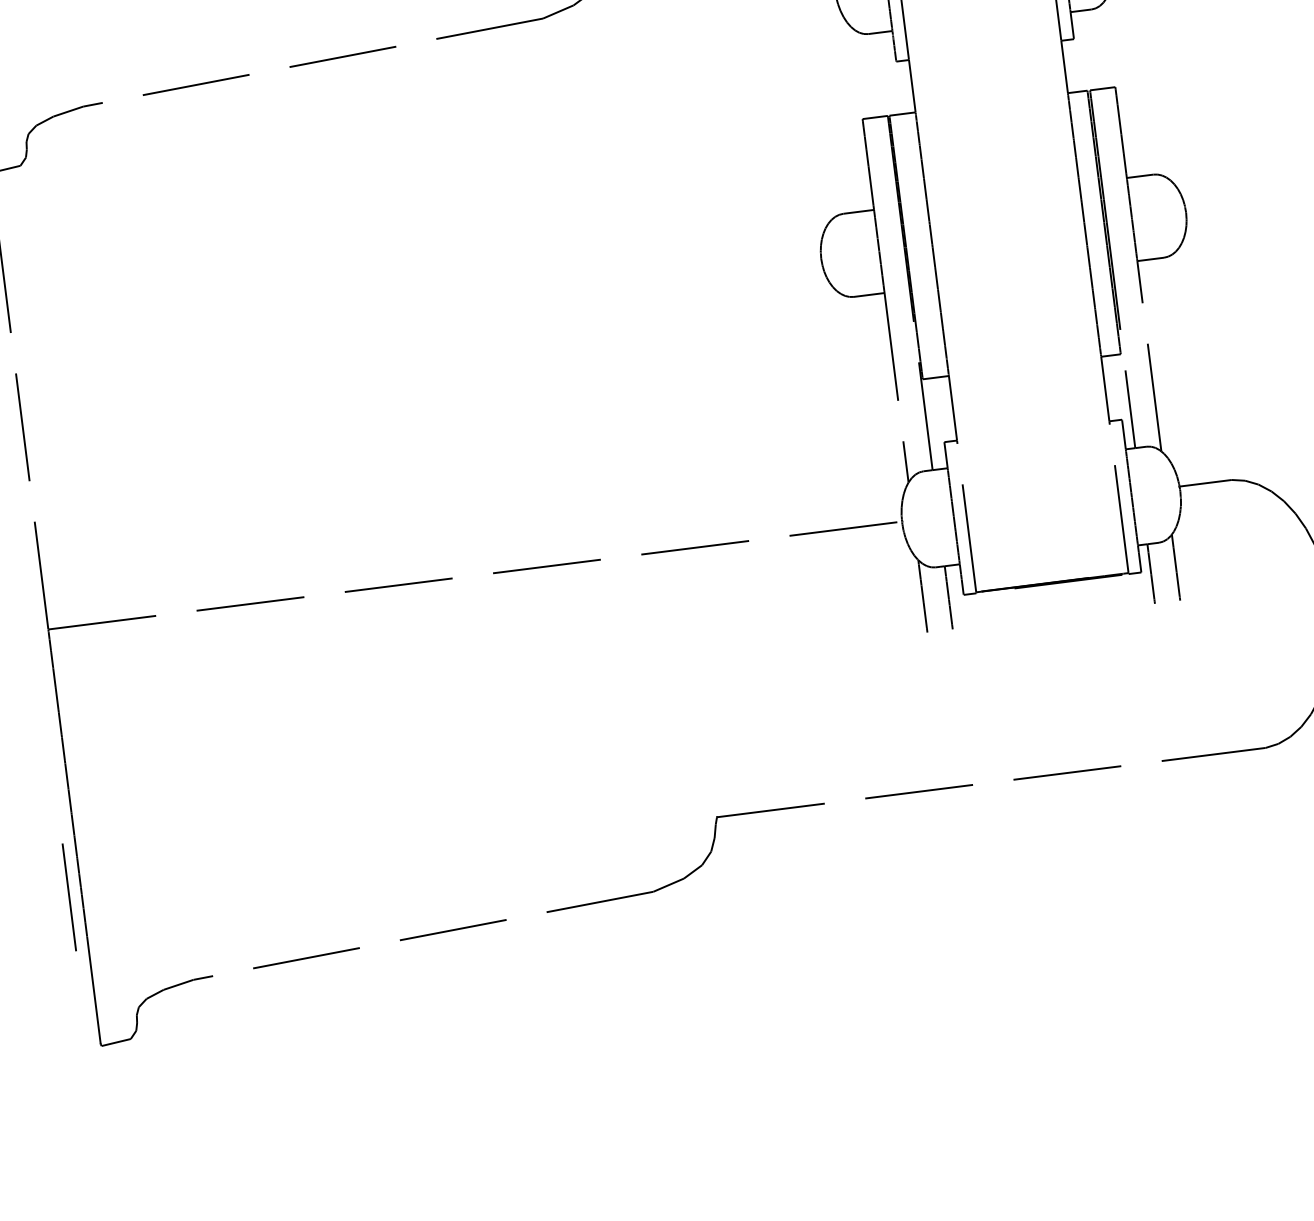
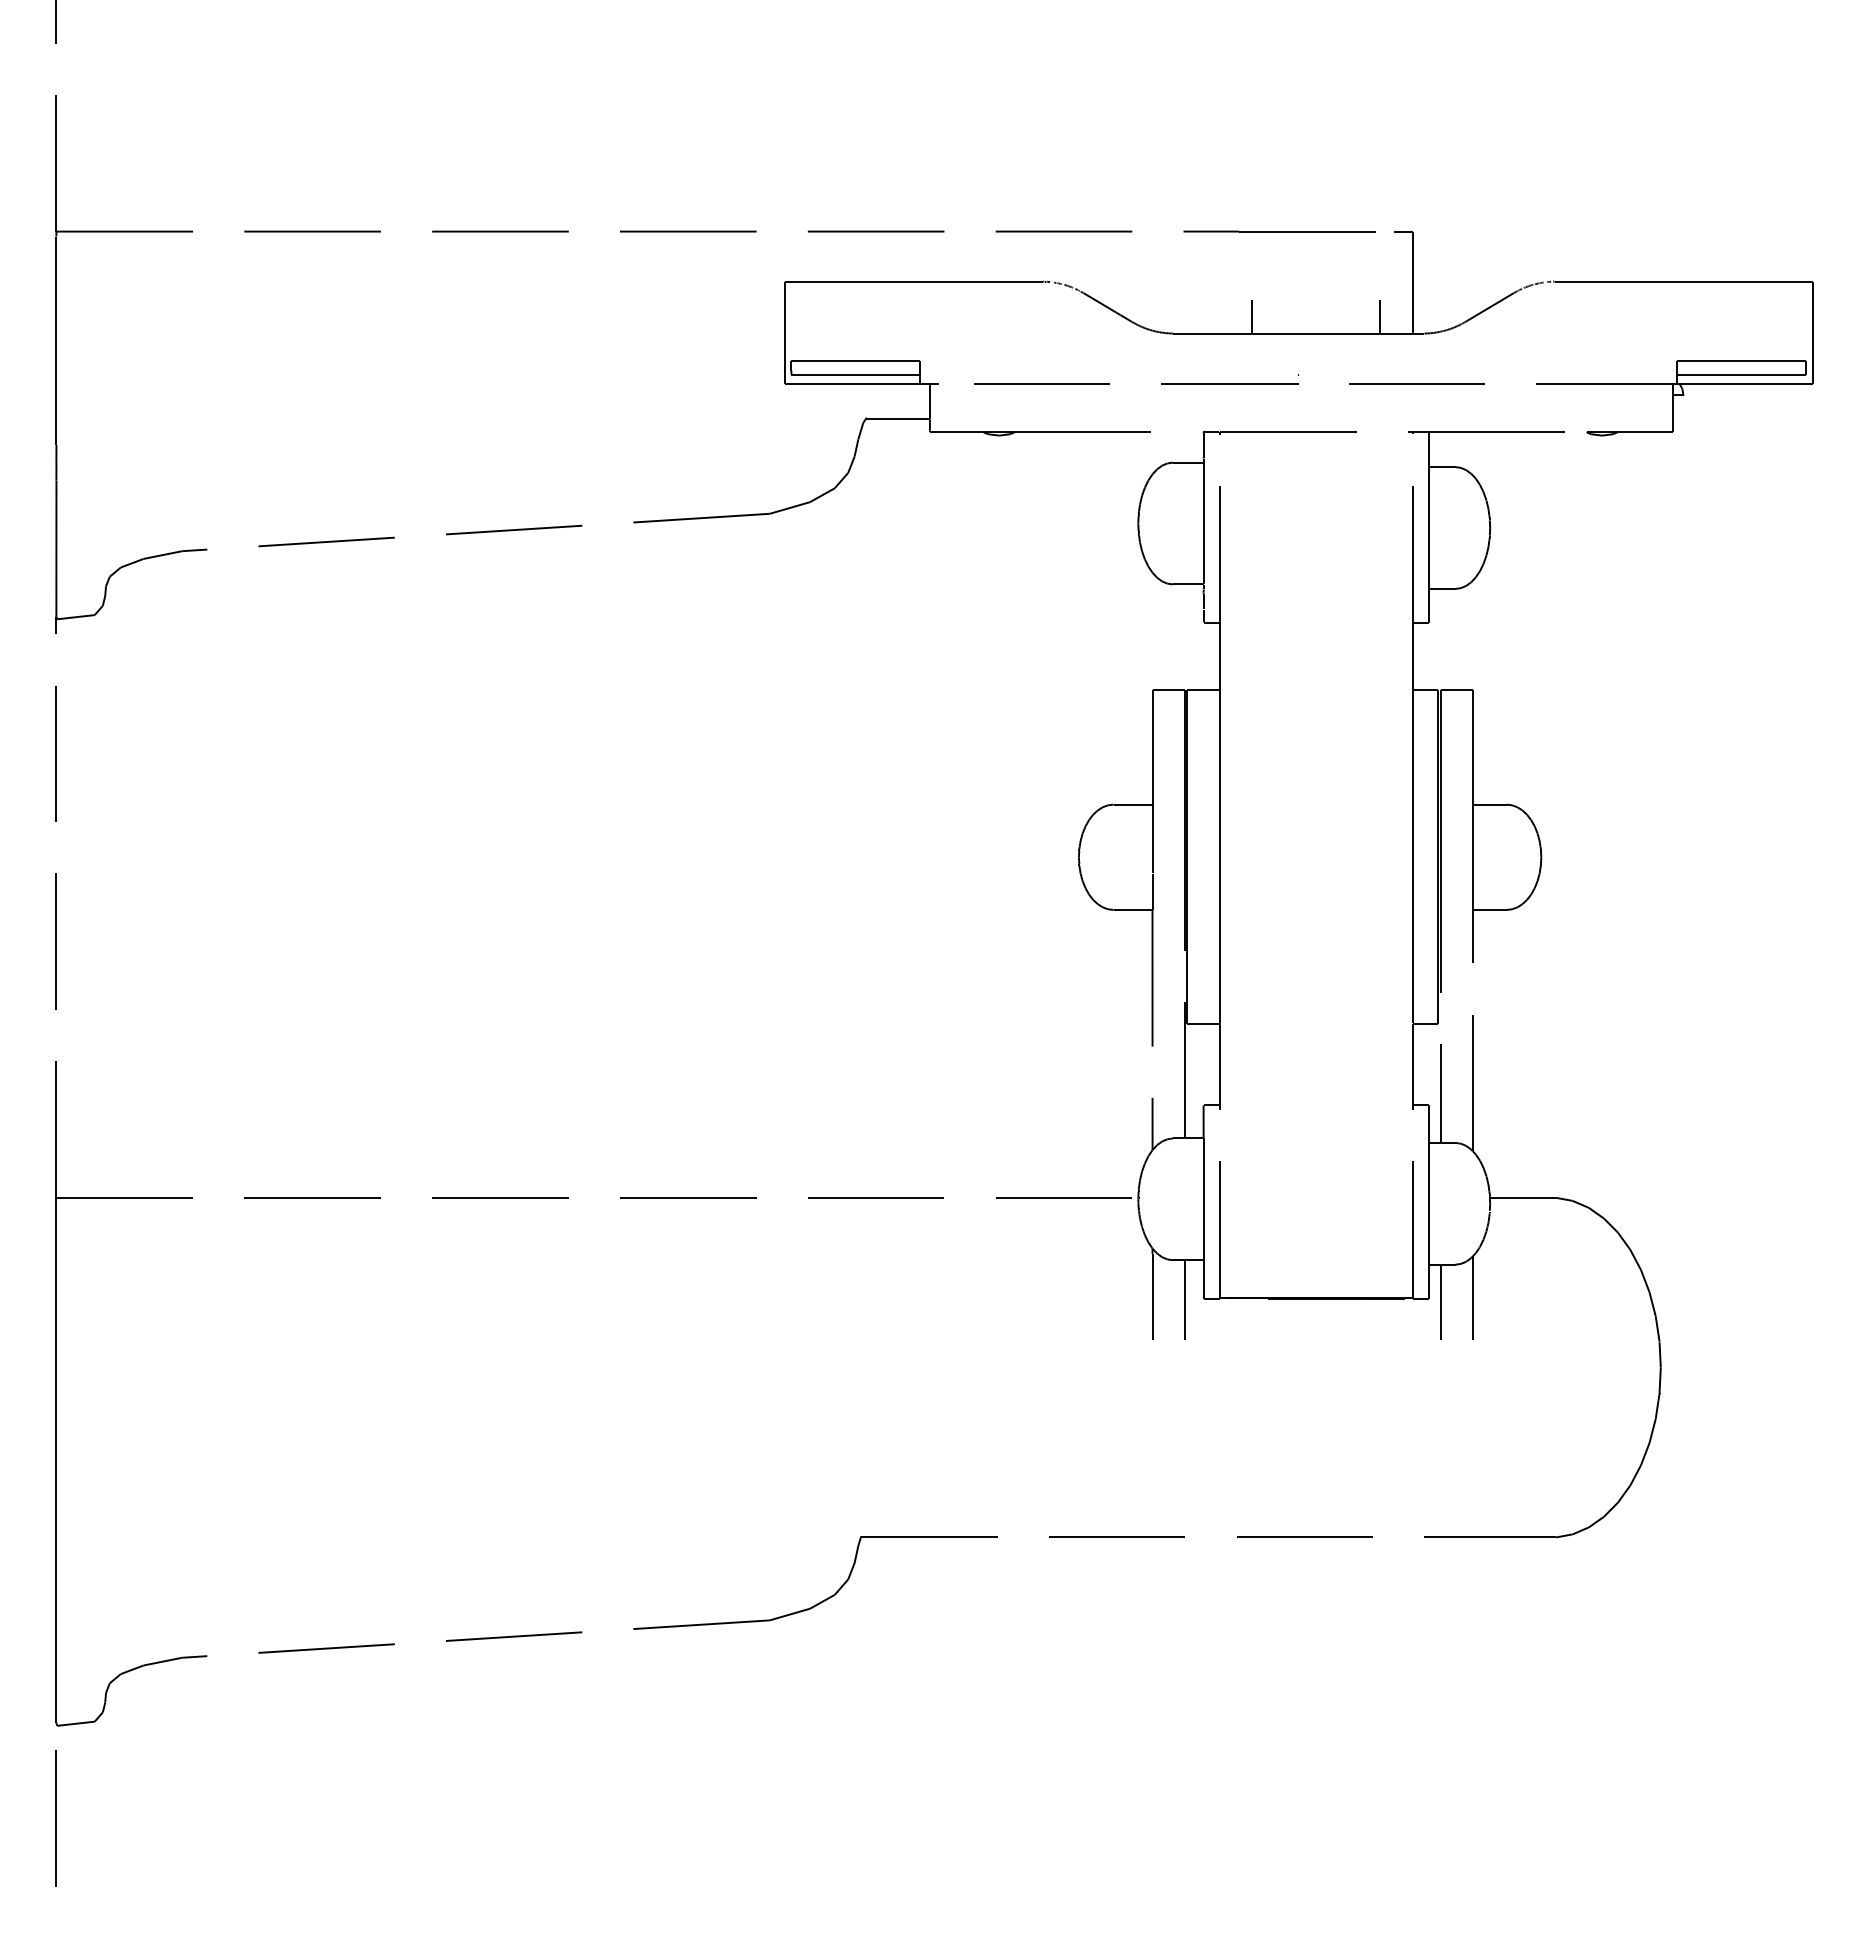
line: (68, 897) -> (55, 1818), moved

